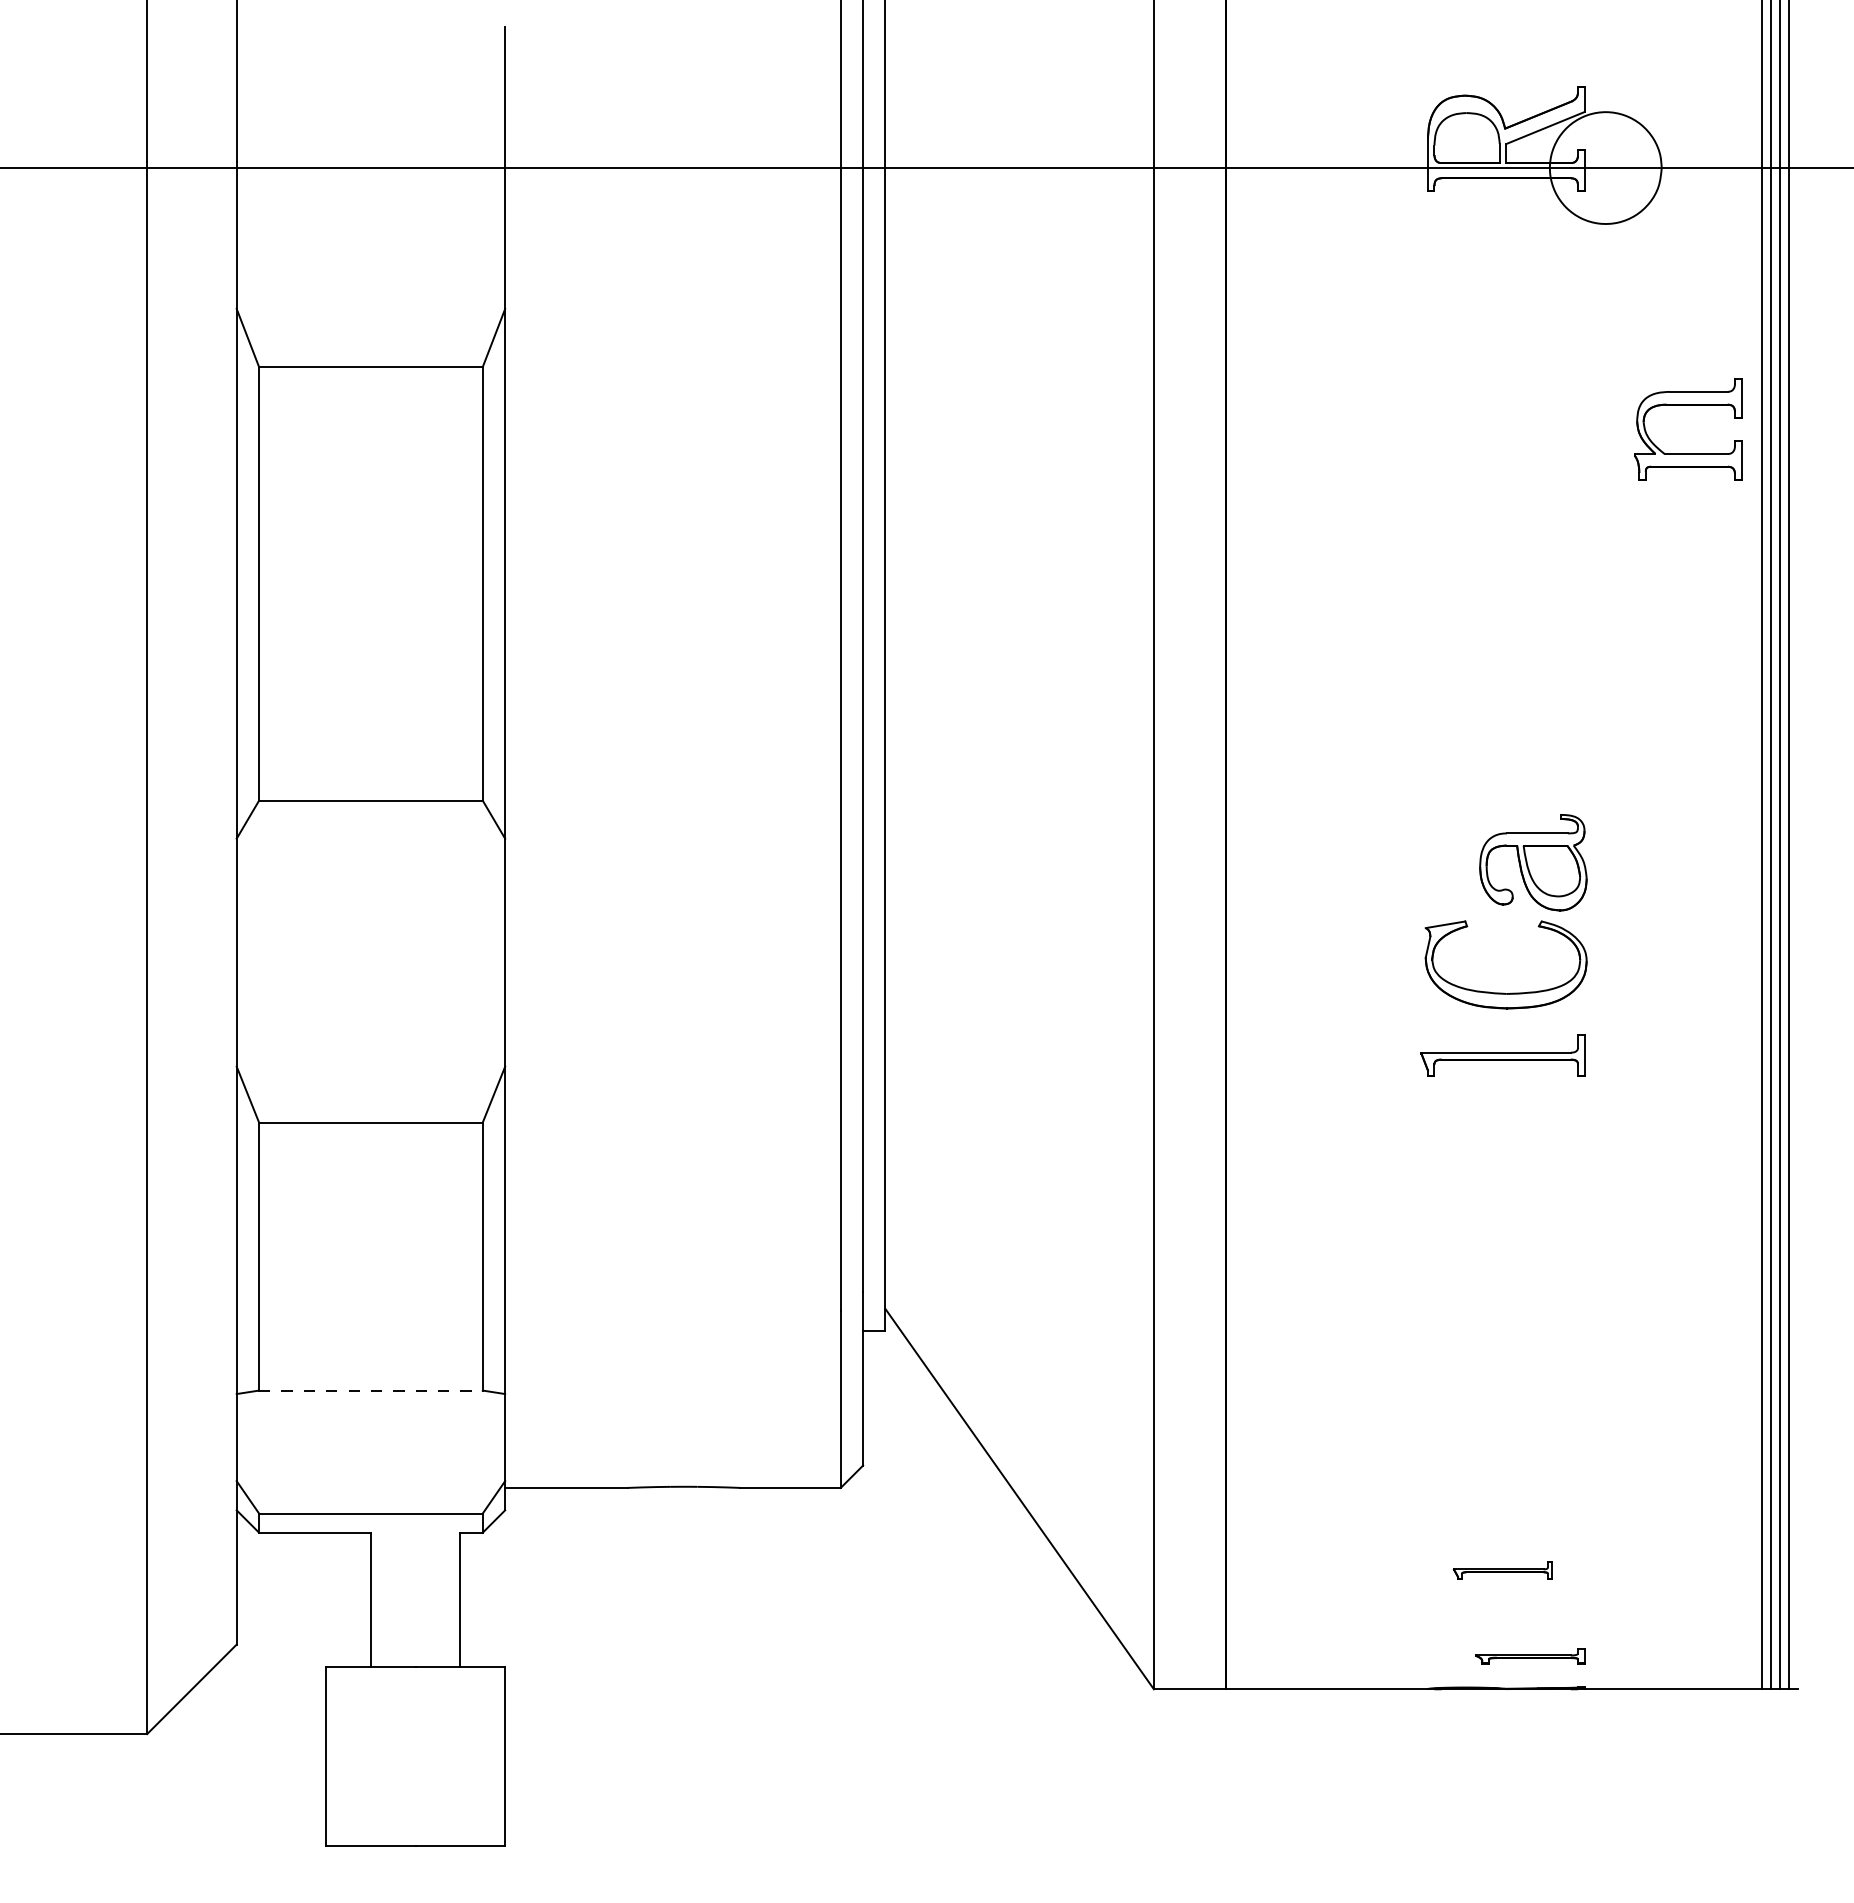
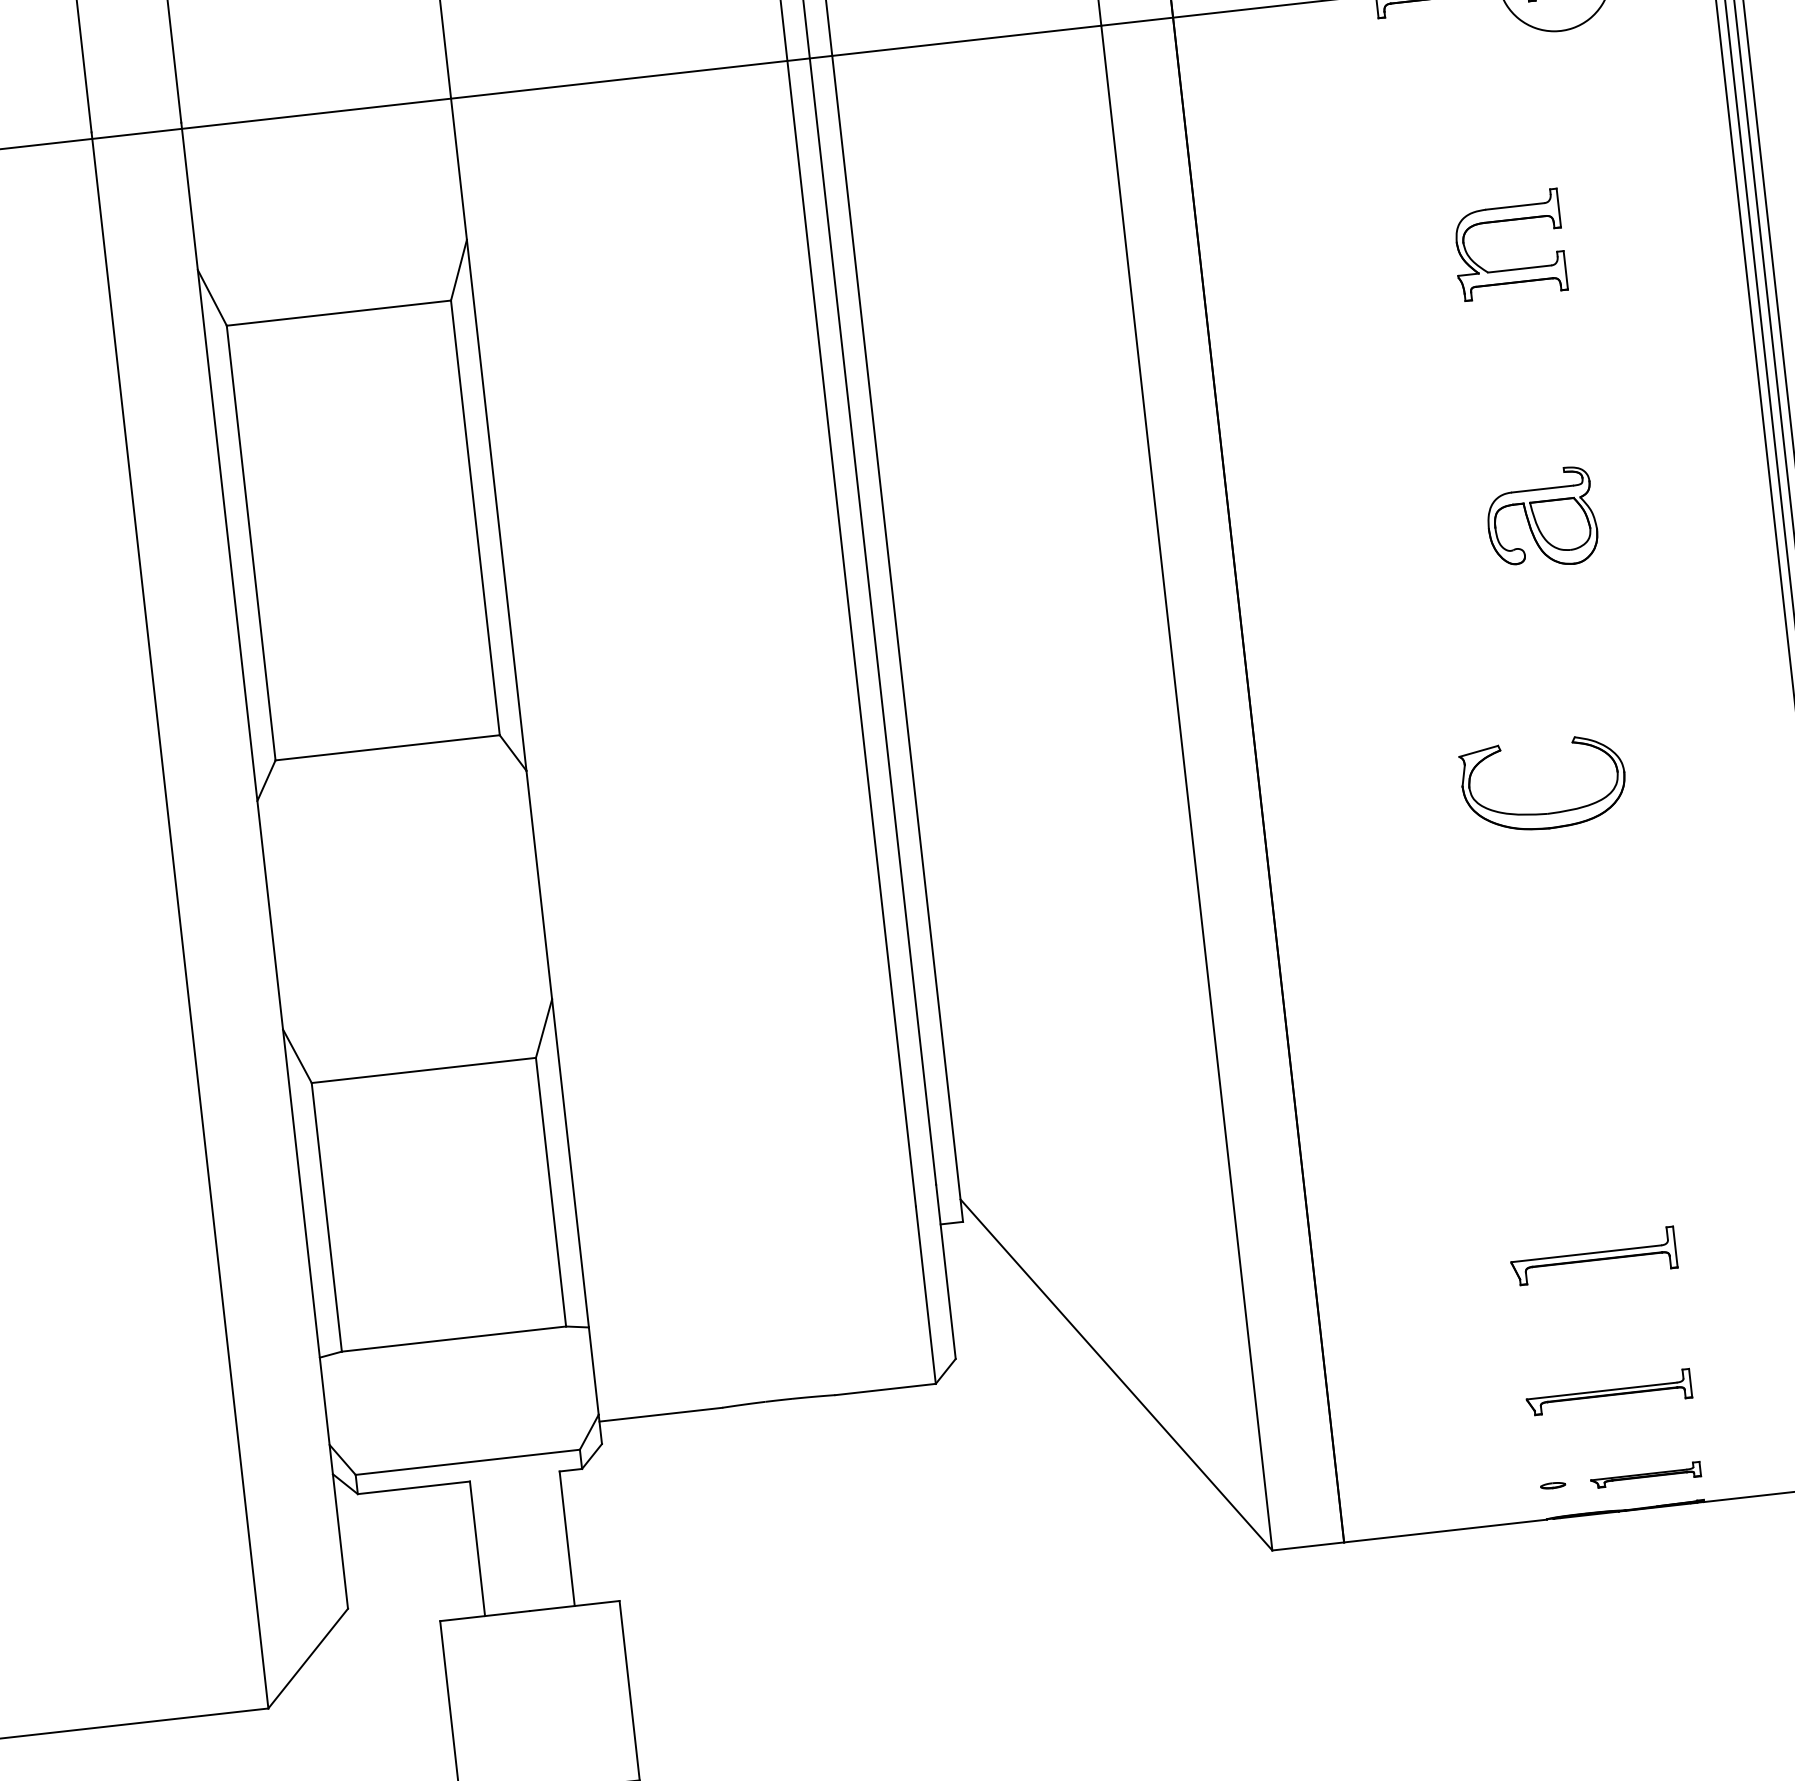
part: (1688, 405) -> (1506, 221), moved
part: (1533, 862) -> (1541, 518), moved
part: (1502, 1055) -> (1593, 1255), moved
line: (370, 1390) -> (453, 1339), dashed -> solid
part: (1502, 1570) -> (1608, 1392), size x1.67
part: (1437, 1656) -> (1552, 1485), added

